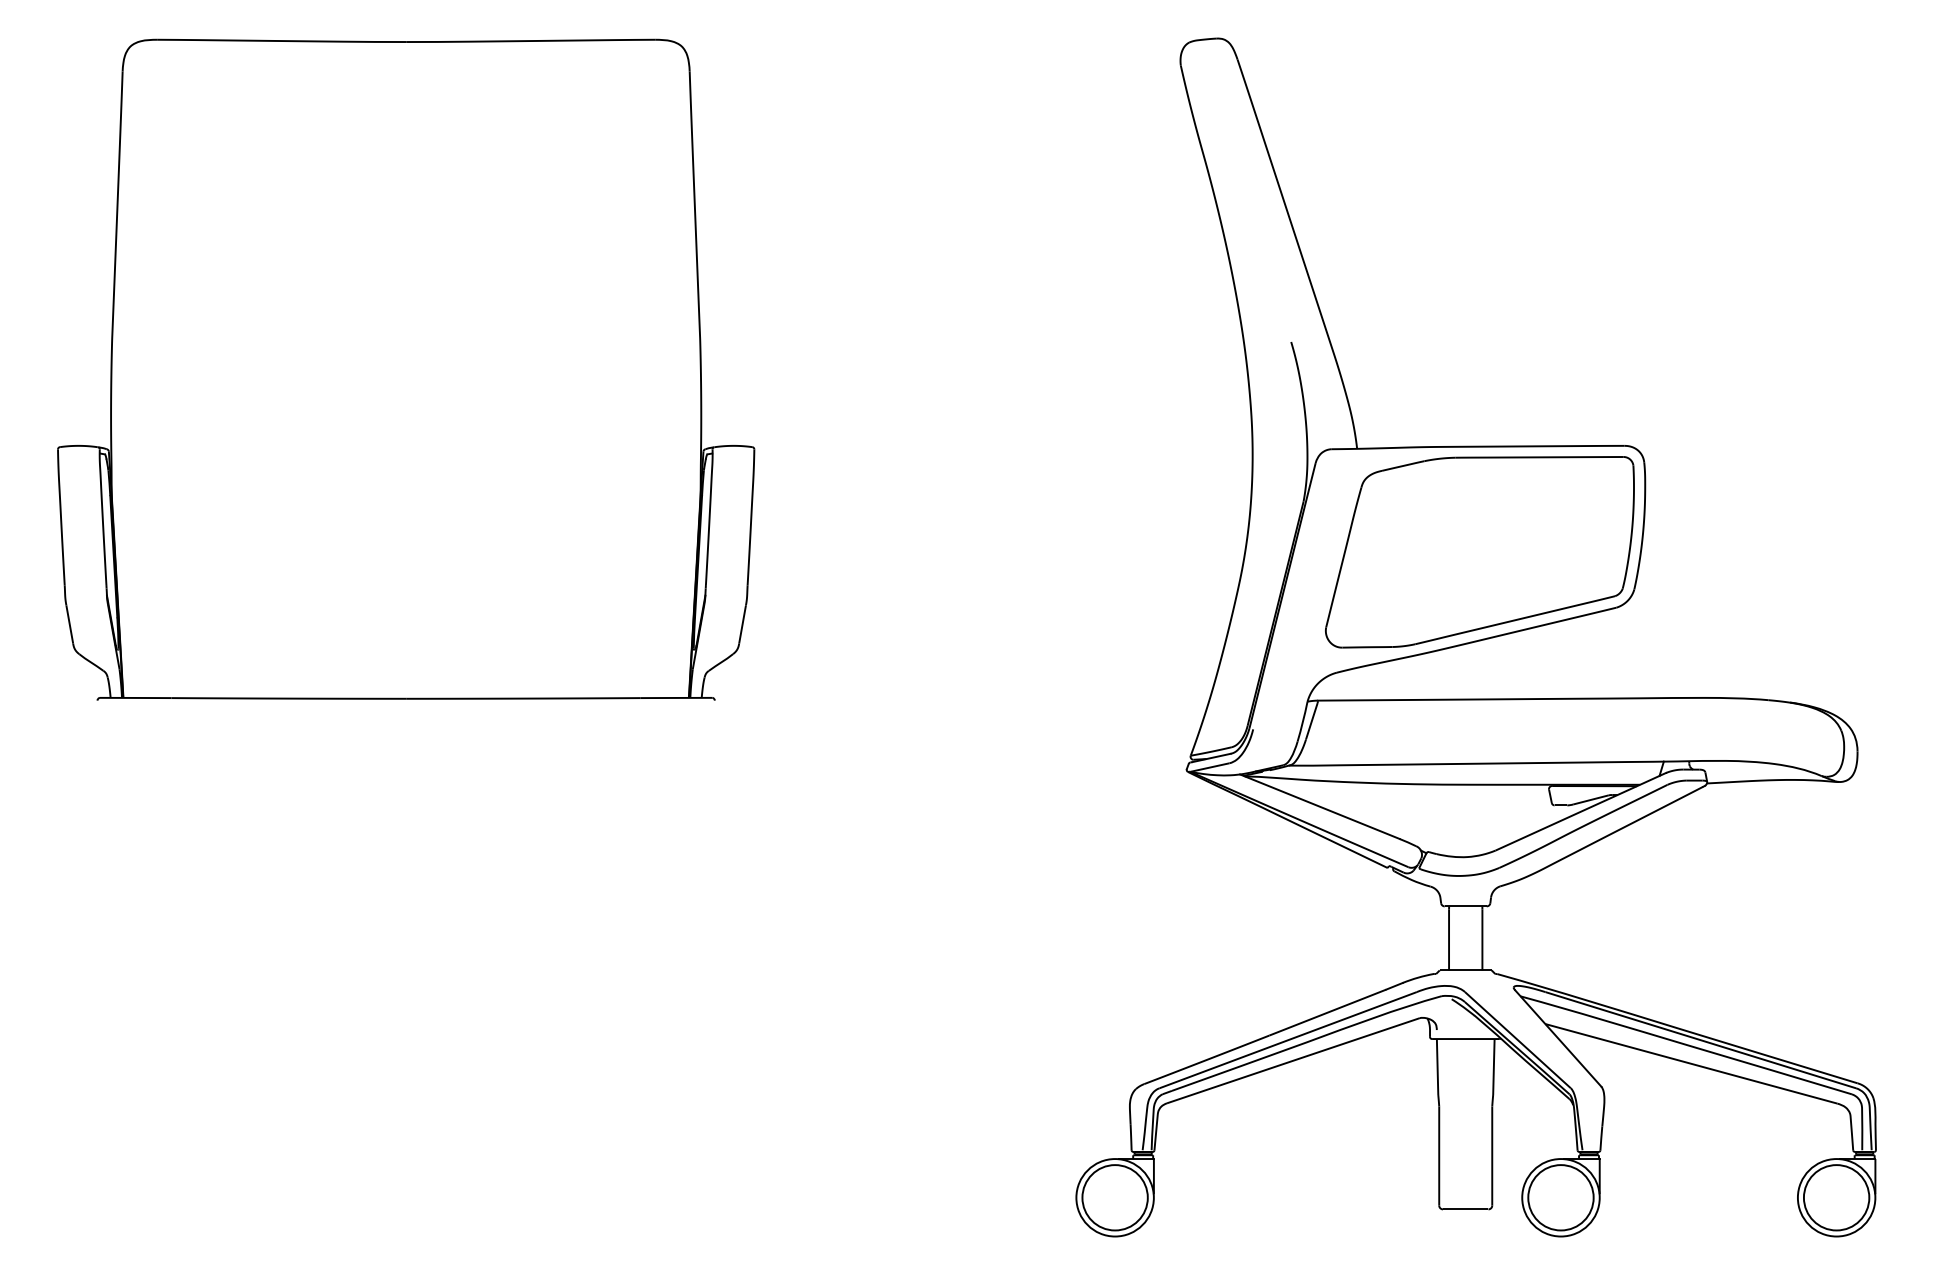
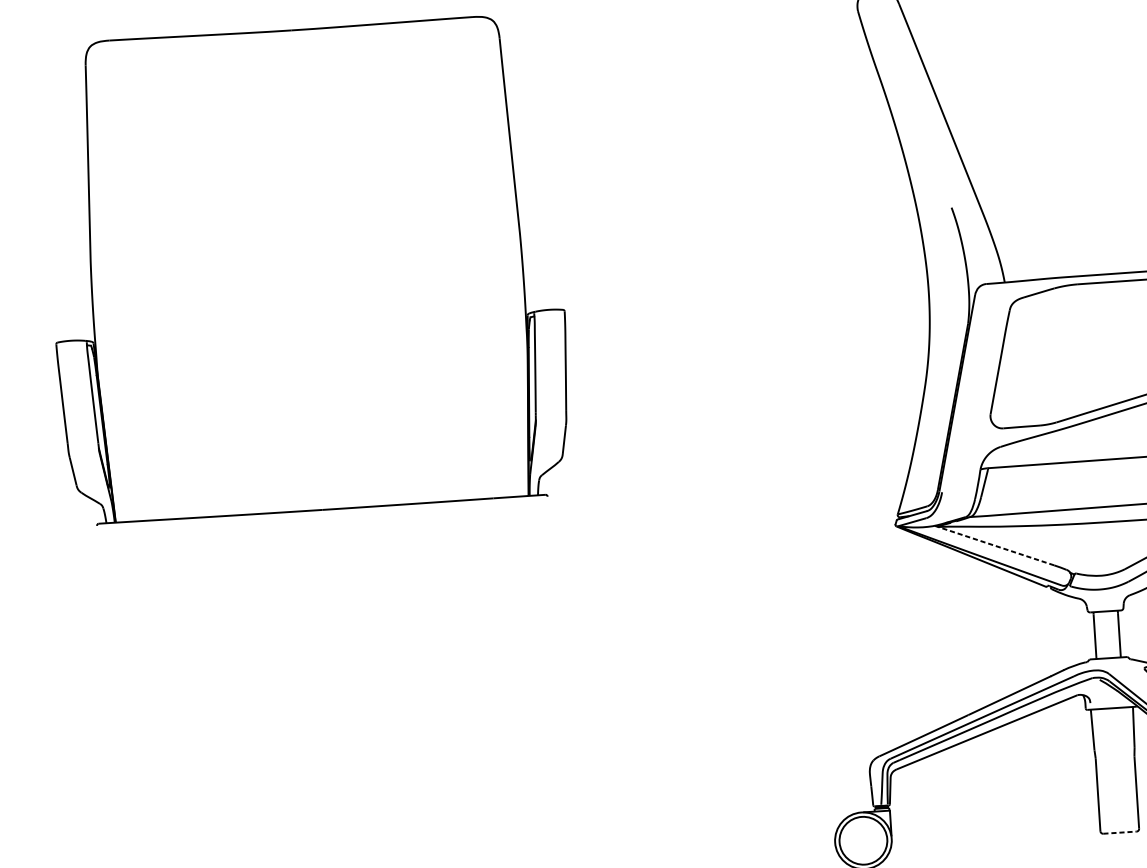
line: (1320, 806) -> (994, 545), solid -> dashed
line: (1465, 1209) -> (1119, 832), solid -> dashed

